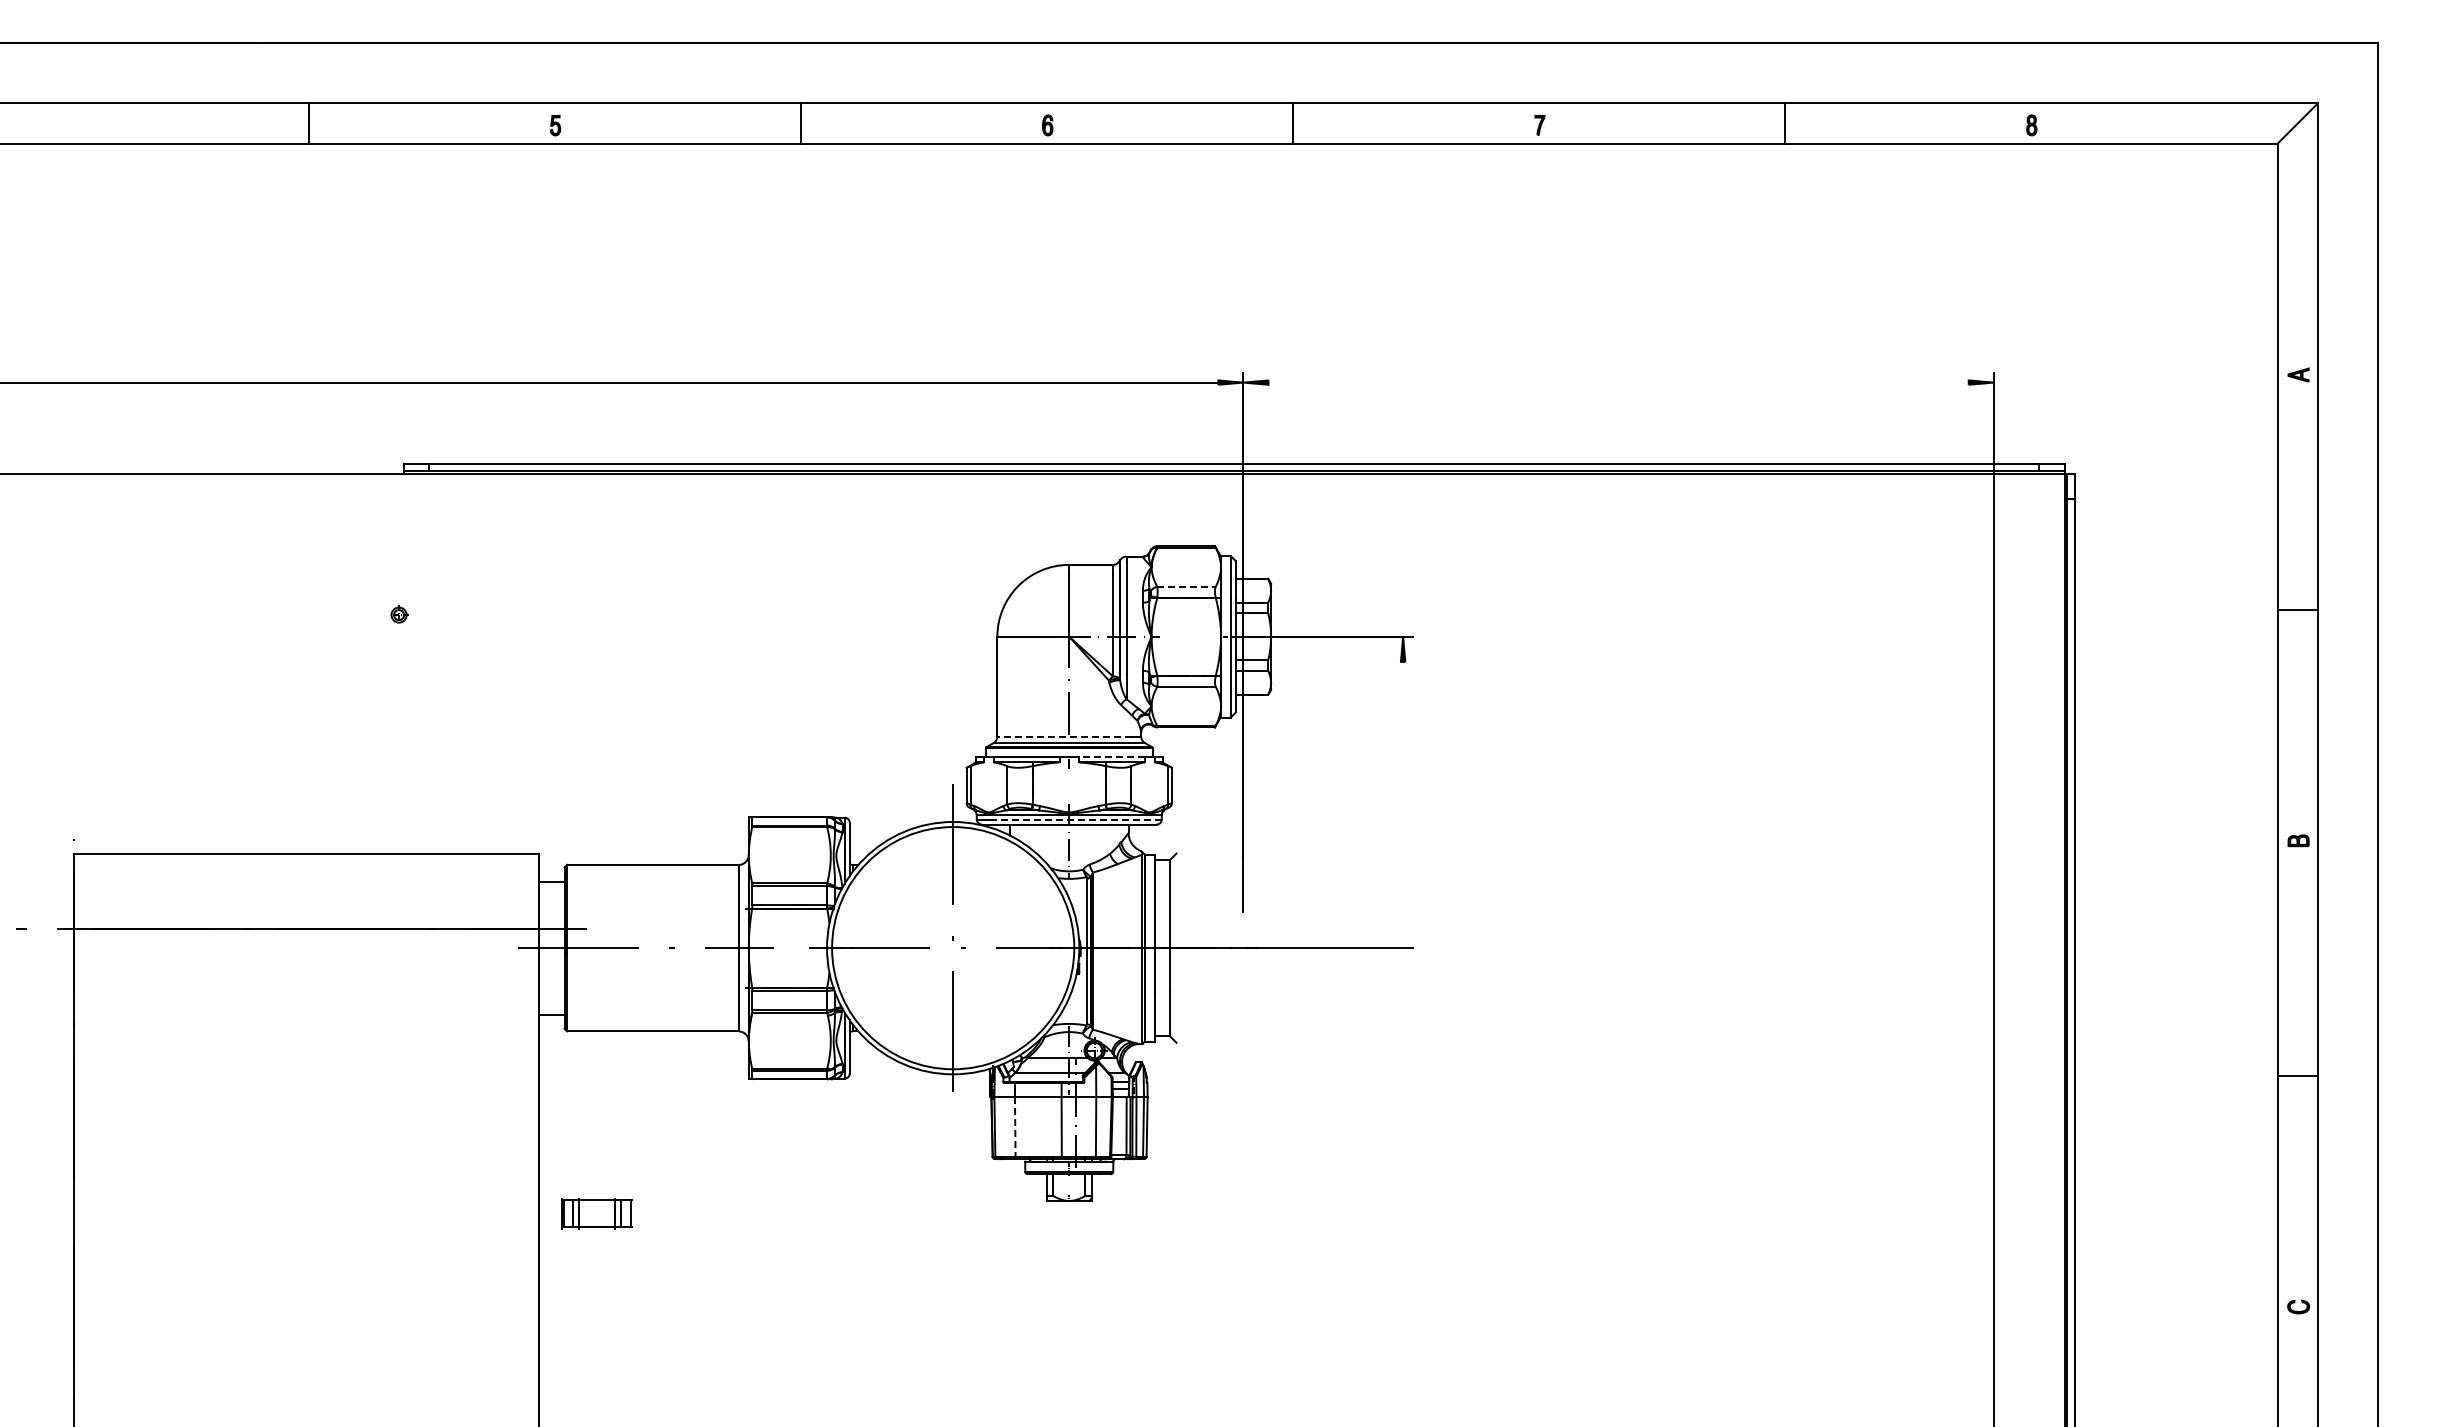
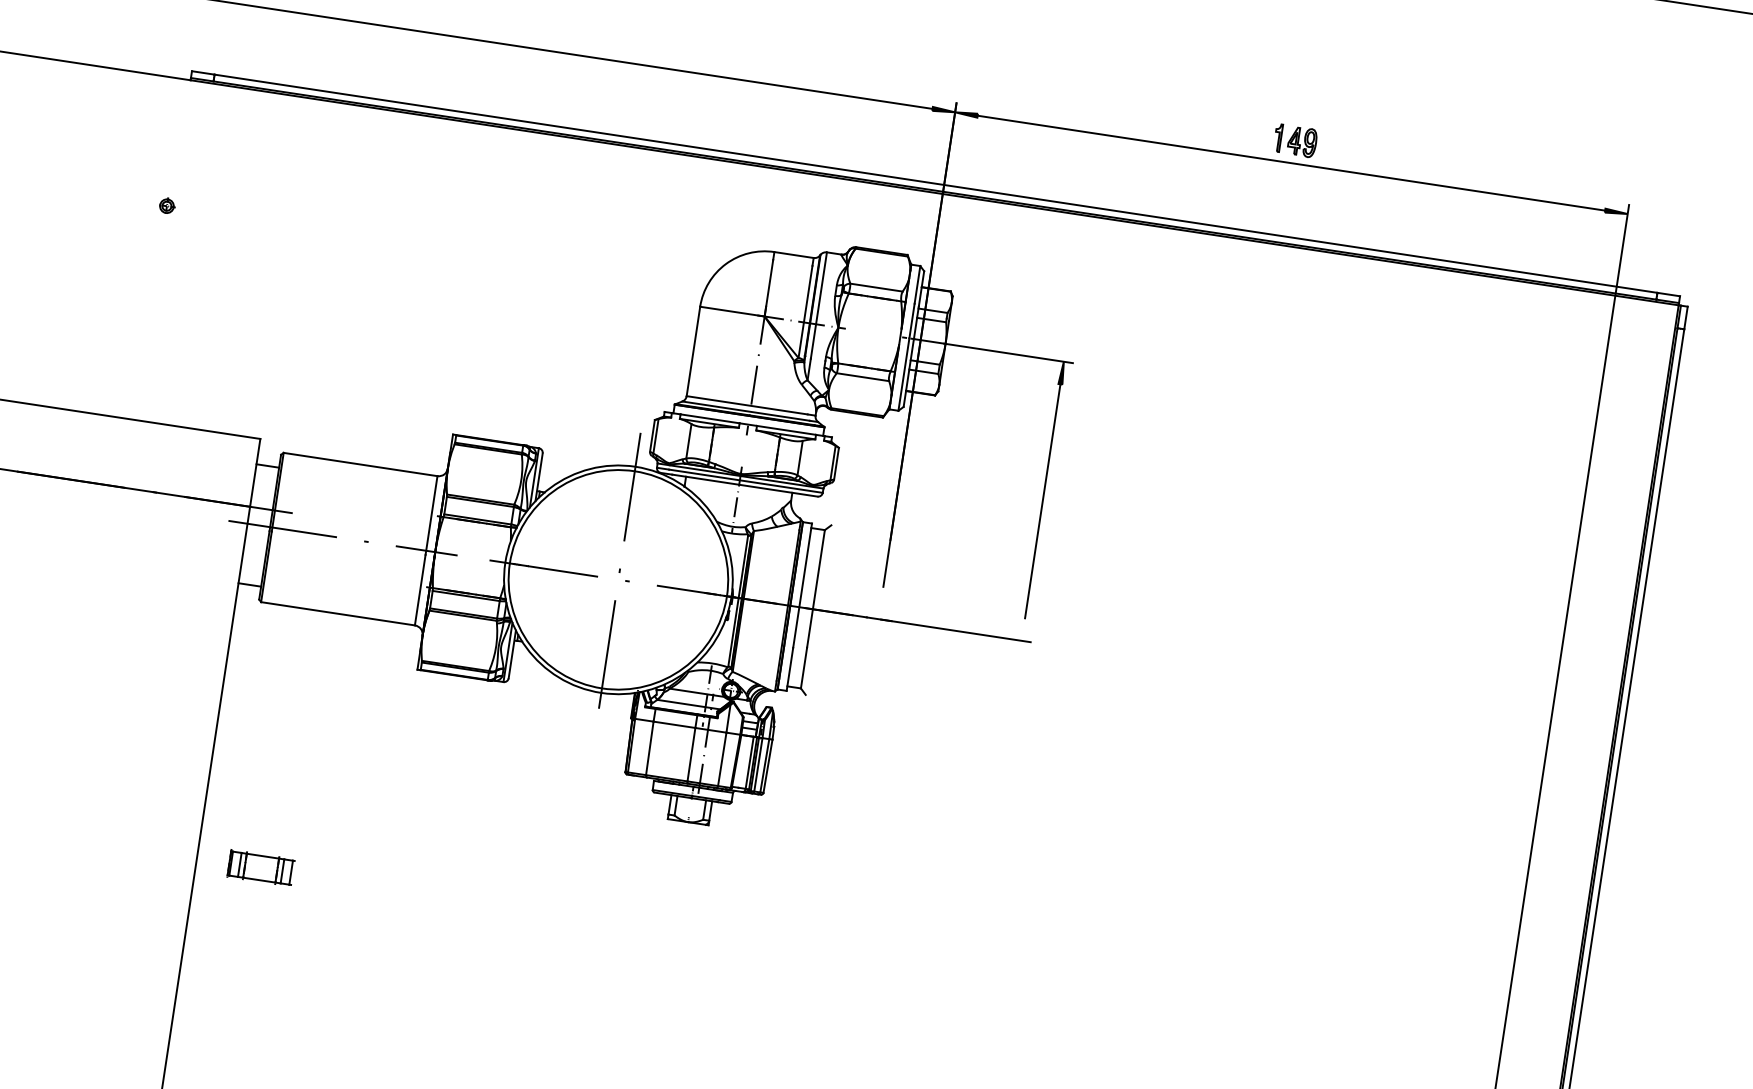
part: (1619, 357) -> (1295, 140), added
line: (1618, 382) -> (1291, 163), added
line: (1187, 586) -> (877, 287), dashed -> solid
line: (1064, 736) -> (746, 405), dashed -> solid
line: (1111, 757) -> (786, 430), dashed -> solid
line: (1403, 792) -> (1043, 501), added
line: (1076, 819) -> (746, 481), dashed -> solid
line: (1015, 1126) -> (650, 748), dashed -> solid
part: (596, 1213) -> (260, 867), moved

